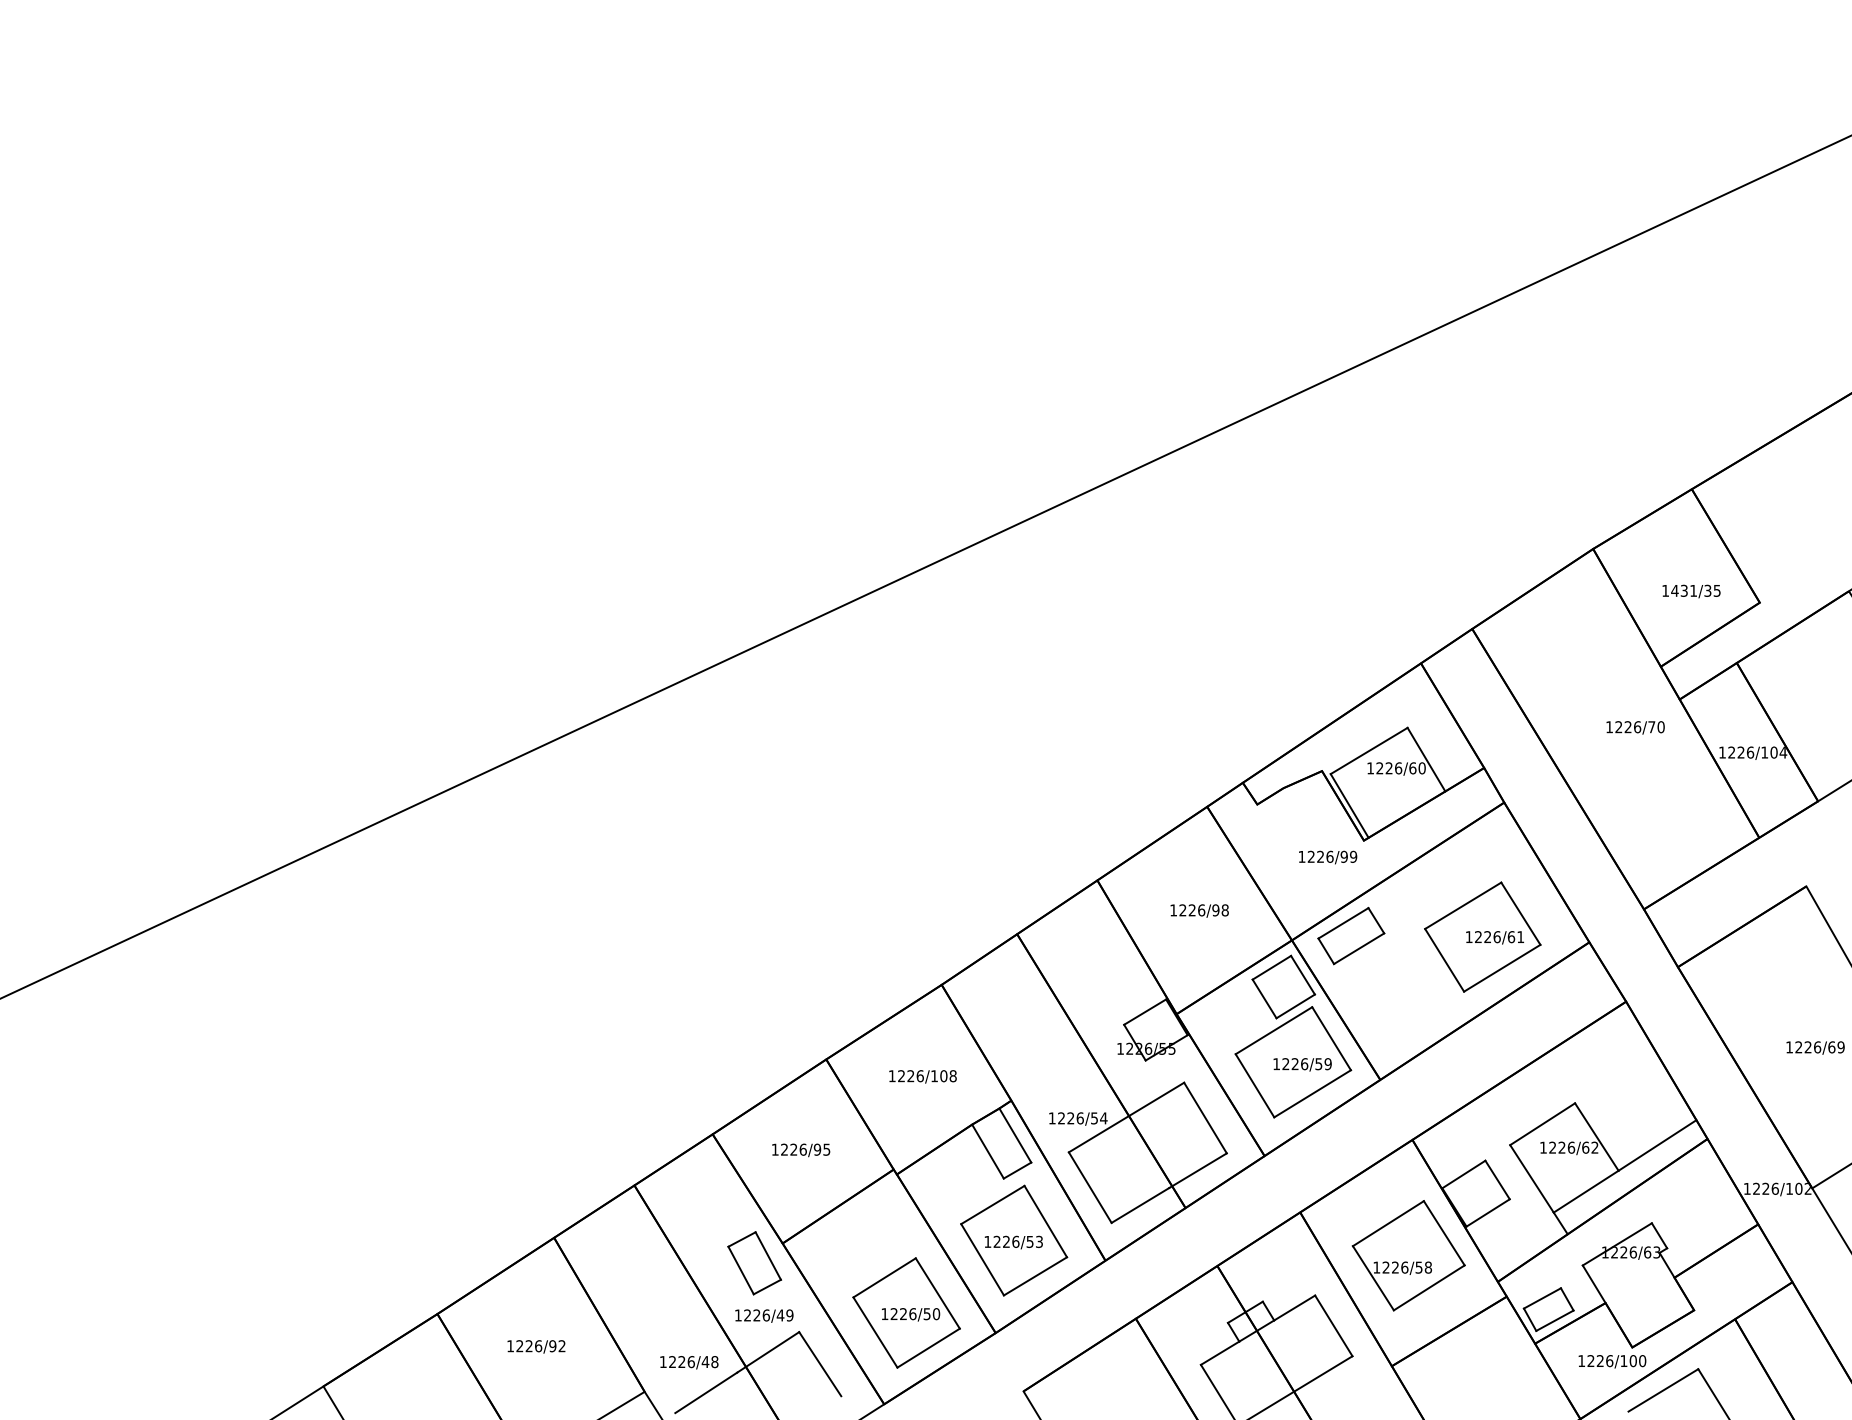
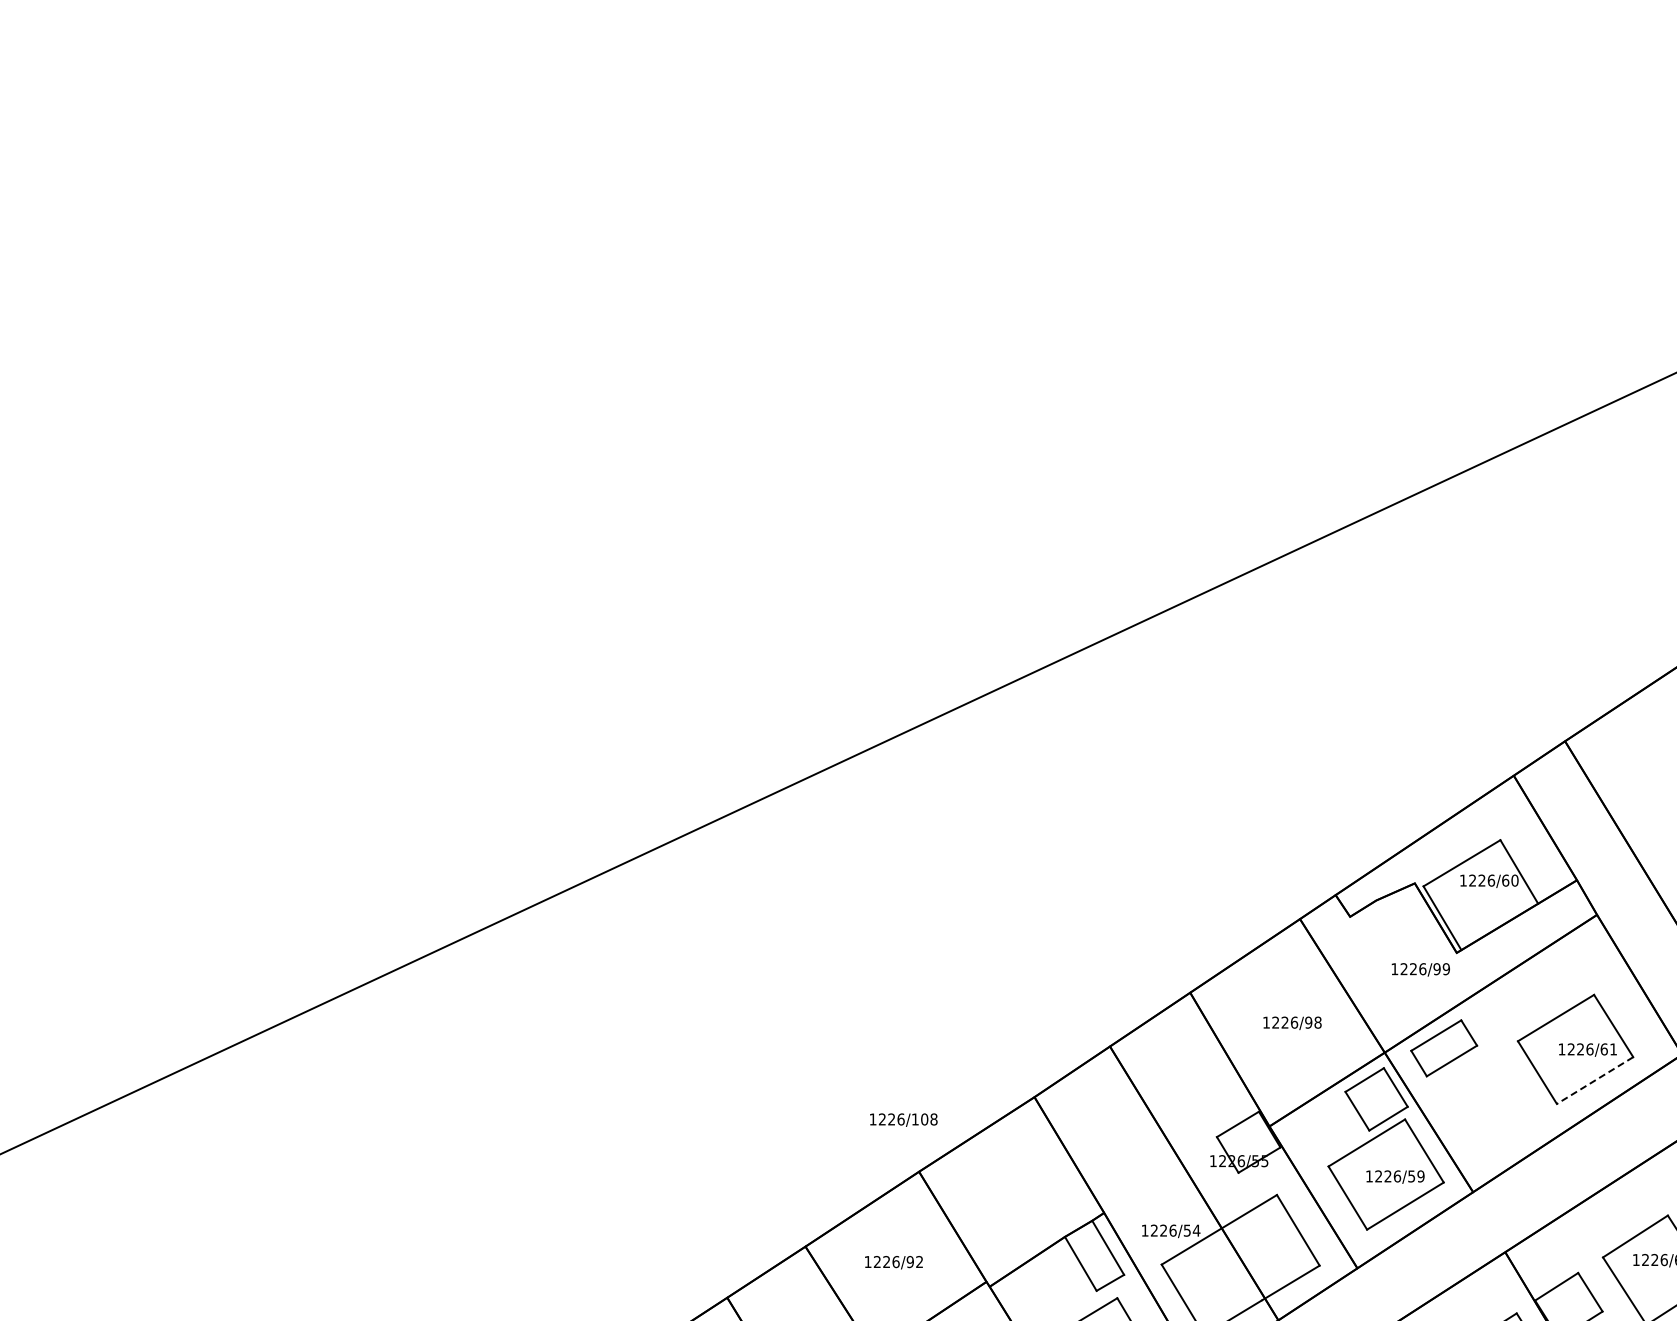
line: (1502, 968) -> (1595, 1080), solid -> dashed
text: (922, 1076) -> (903, 1119), moved
text: (826, 1149) -> (919, 1261), 1226/95 -> 1226/92

